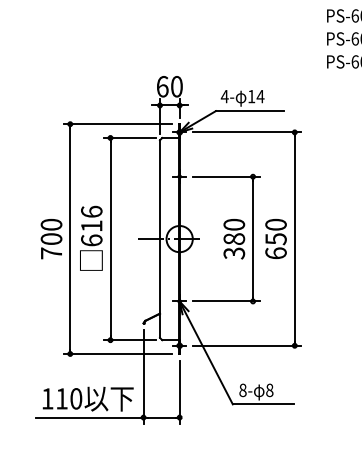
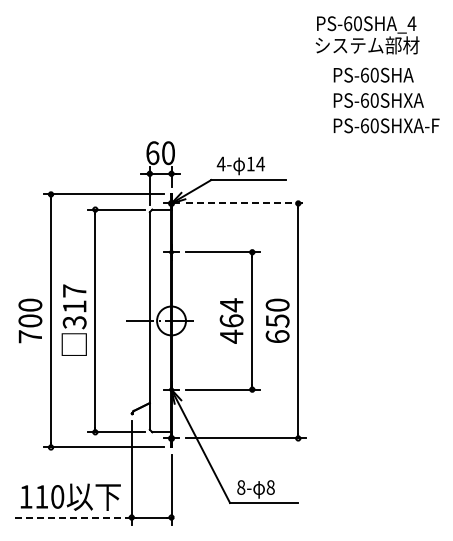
line: (246, 132) -> (245, 203), solid -> dashed
text: (91, 225) -> (74, 306), 616 -> 317
text: (234, 238) -> (231, 320), 380 -> 464
line: (89, 417) -> (72, 517), solid -> dashed

